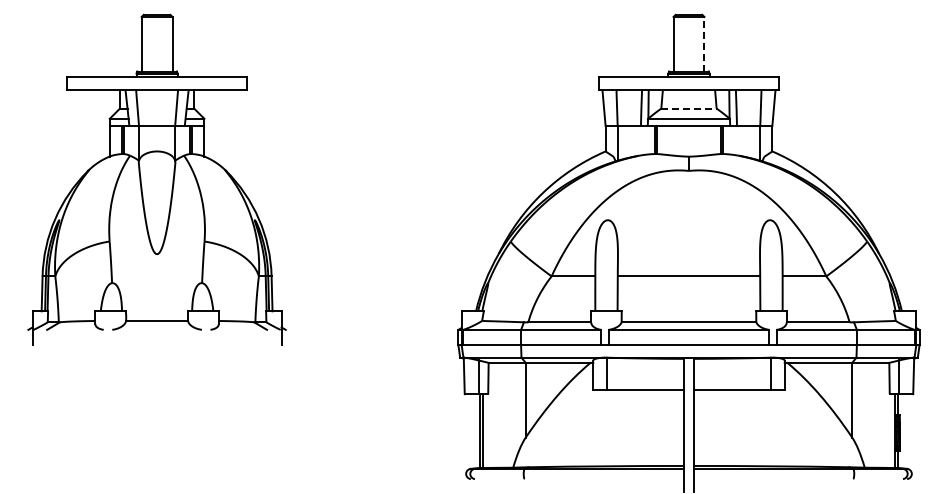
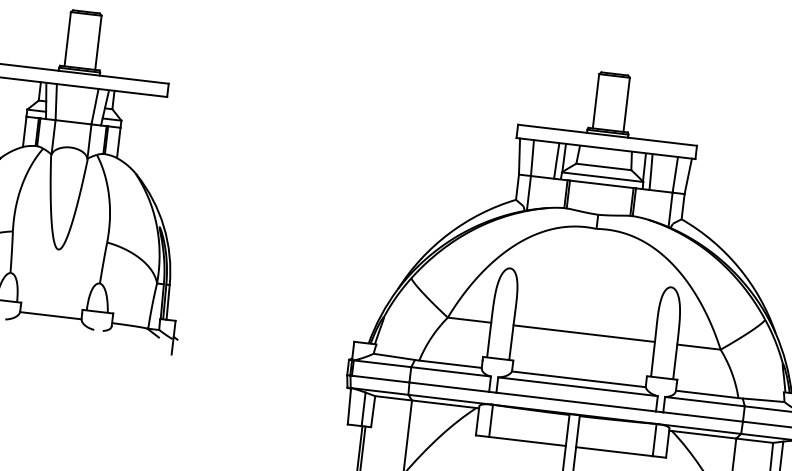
line: (704, 43) -> (626, 104), dashed -> solid
line: (688, 108) -> (603, 166), dashed -> solid

